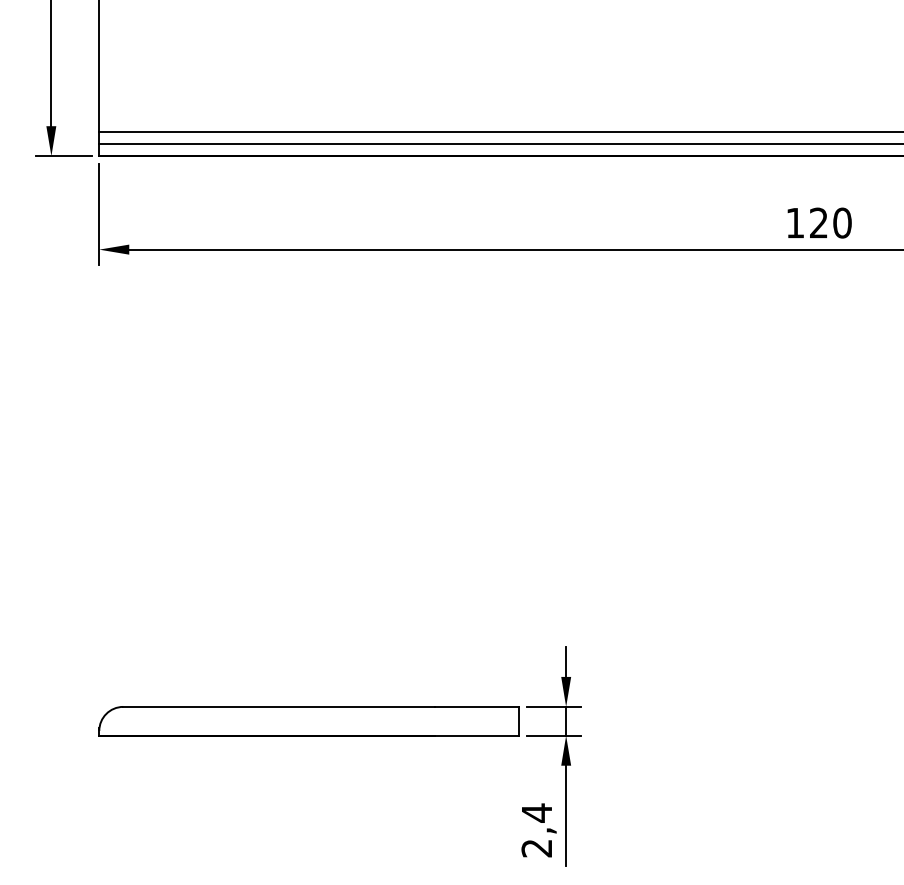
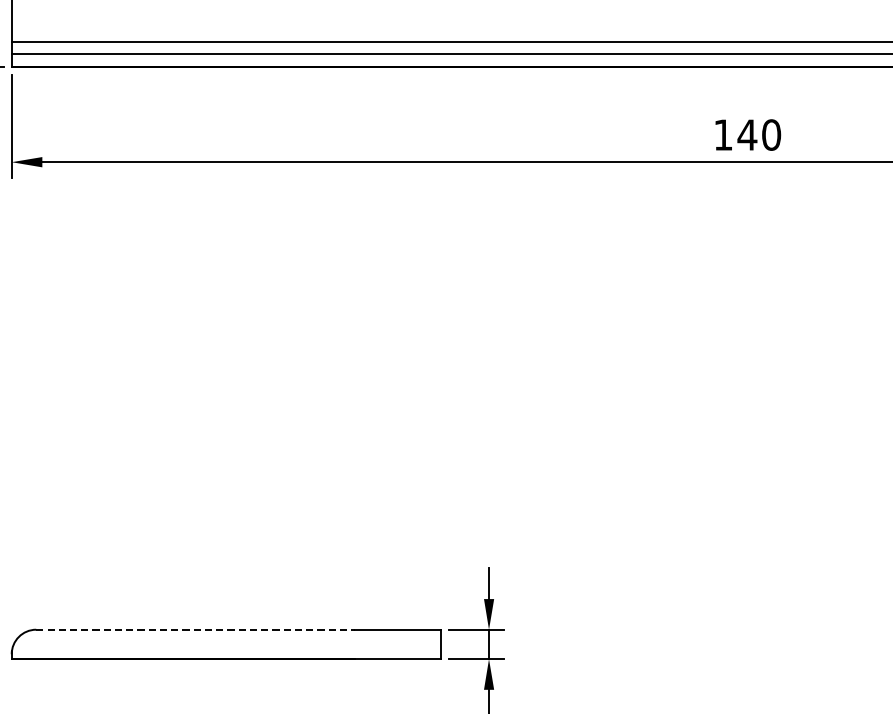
text: (818, 222) -> (747, 134), 120 -> 140
line: (279, 706) -> (195, 629), solid -> dashed

